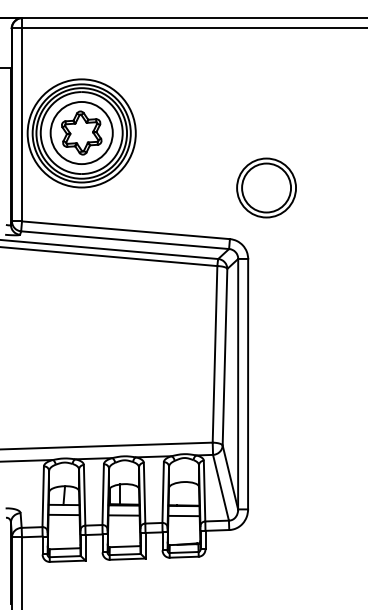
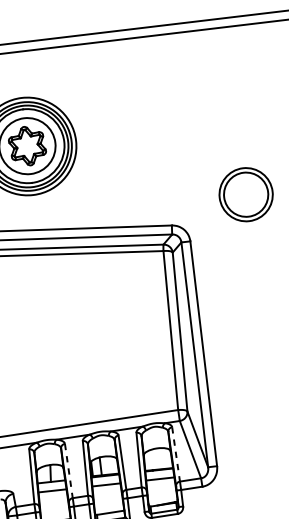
part: (266, 187) -> (246, 194), moved
line: (204, 491) -> (176, 454), solid -> dashed
line: (84, 495) -> (68, 471), solid -> dashed

